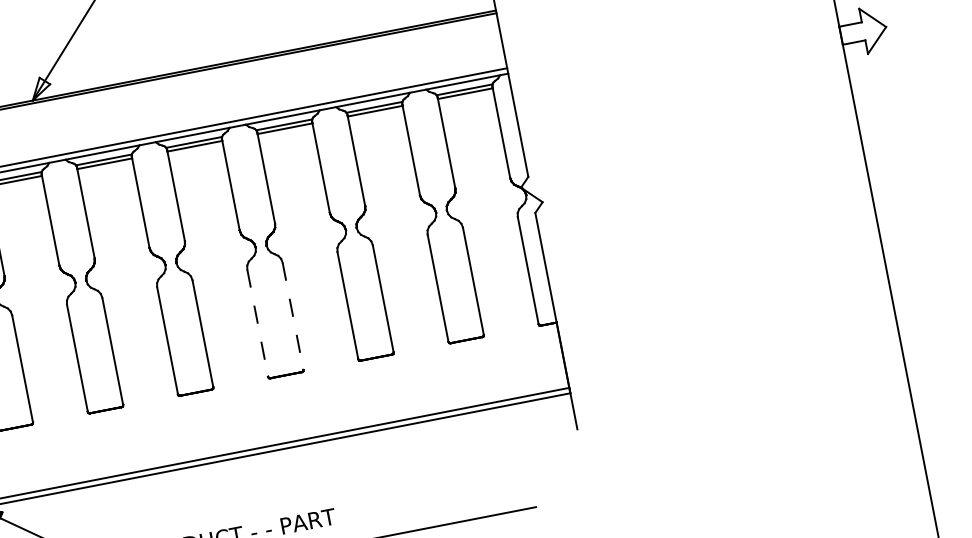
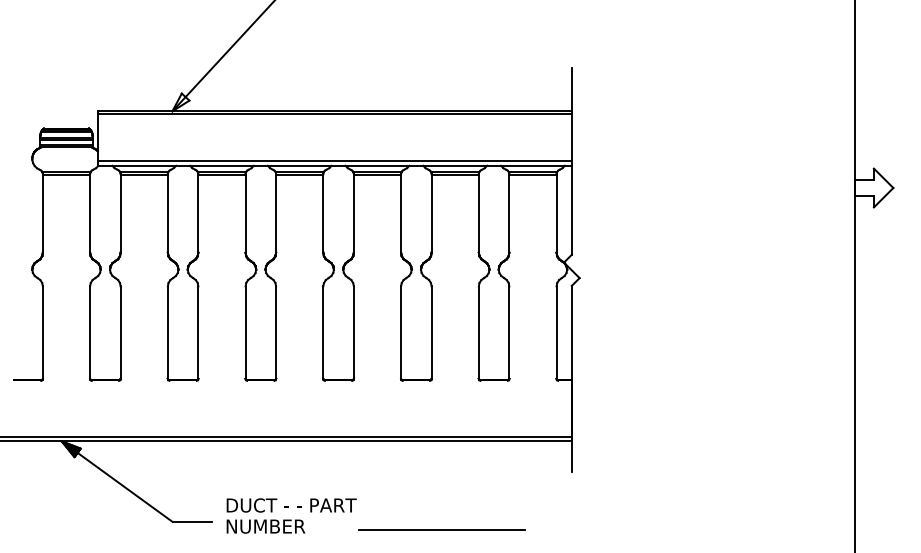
line: (292, 317) -> (353, 333), dashed -> solid
line: (258, 324) -> (323, 333), dashed -> solid

